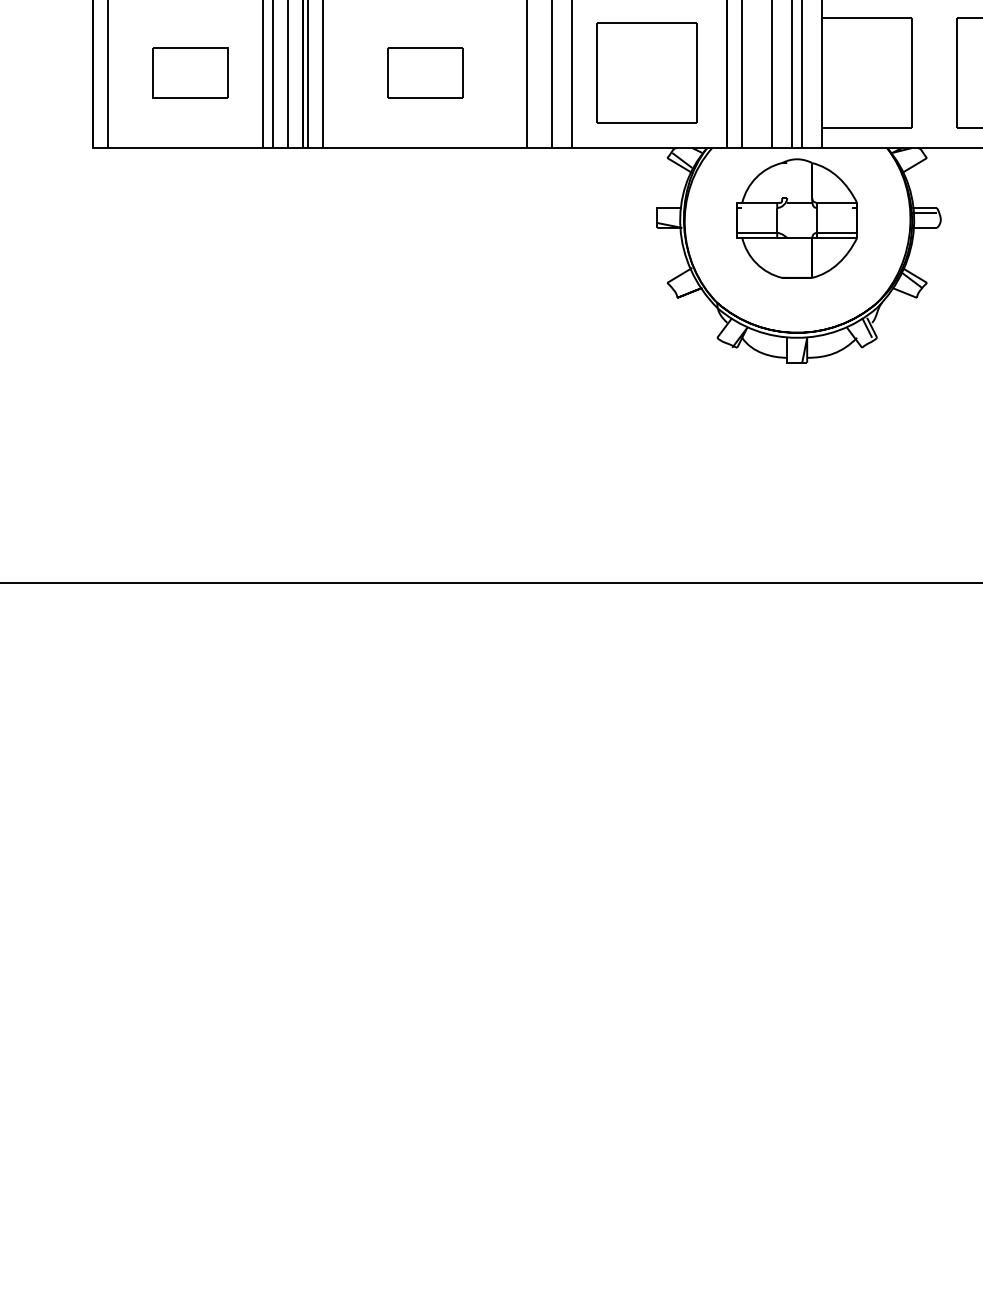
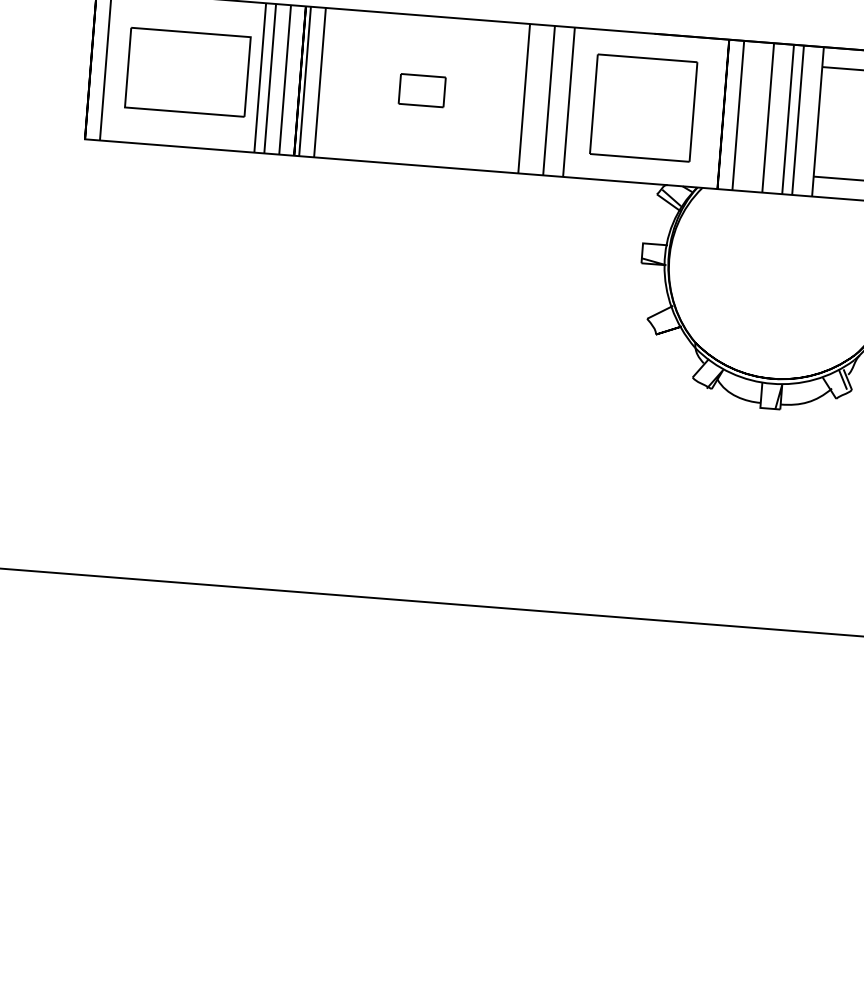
part: (190, 72) -> (188, 71), size x1.6
part: (425, 72) -> (422, 90), size x0.6
part: (796, 218) -> (780, 264), removed

